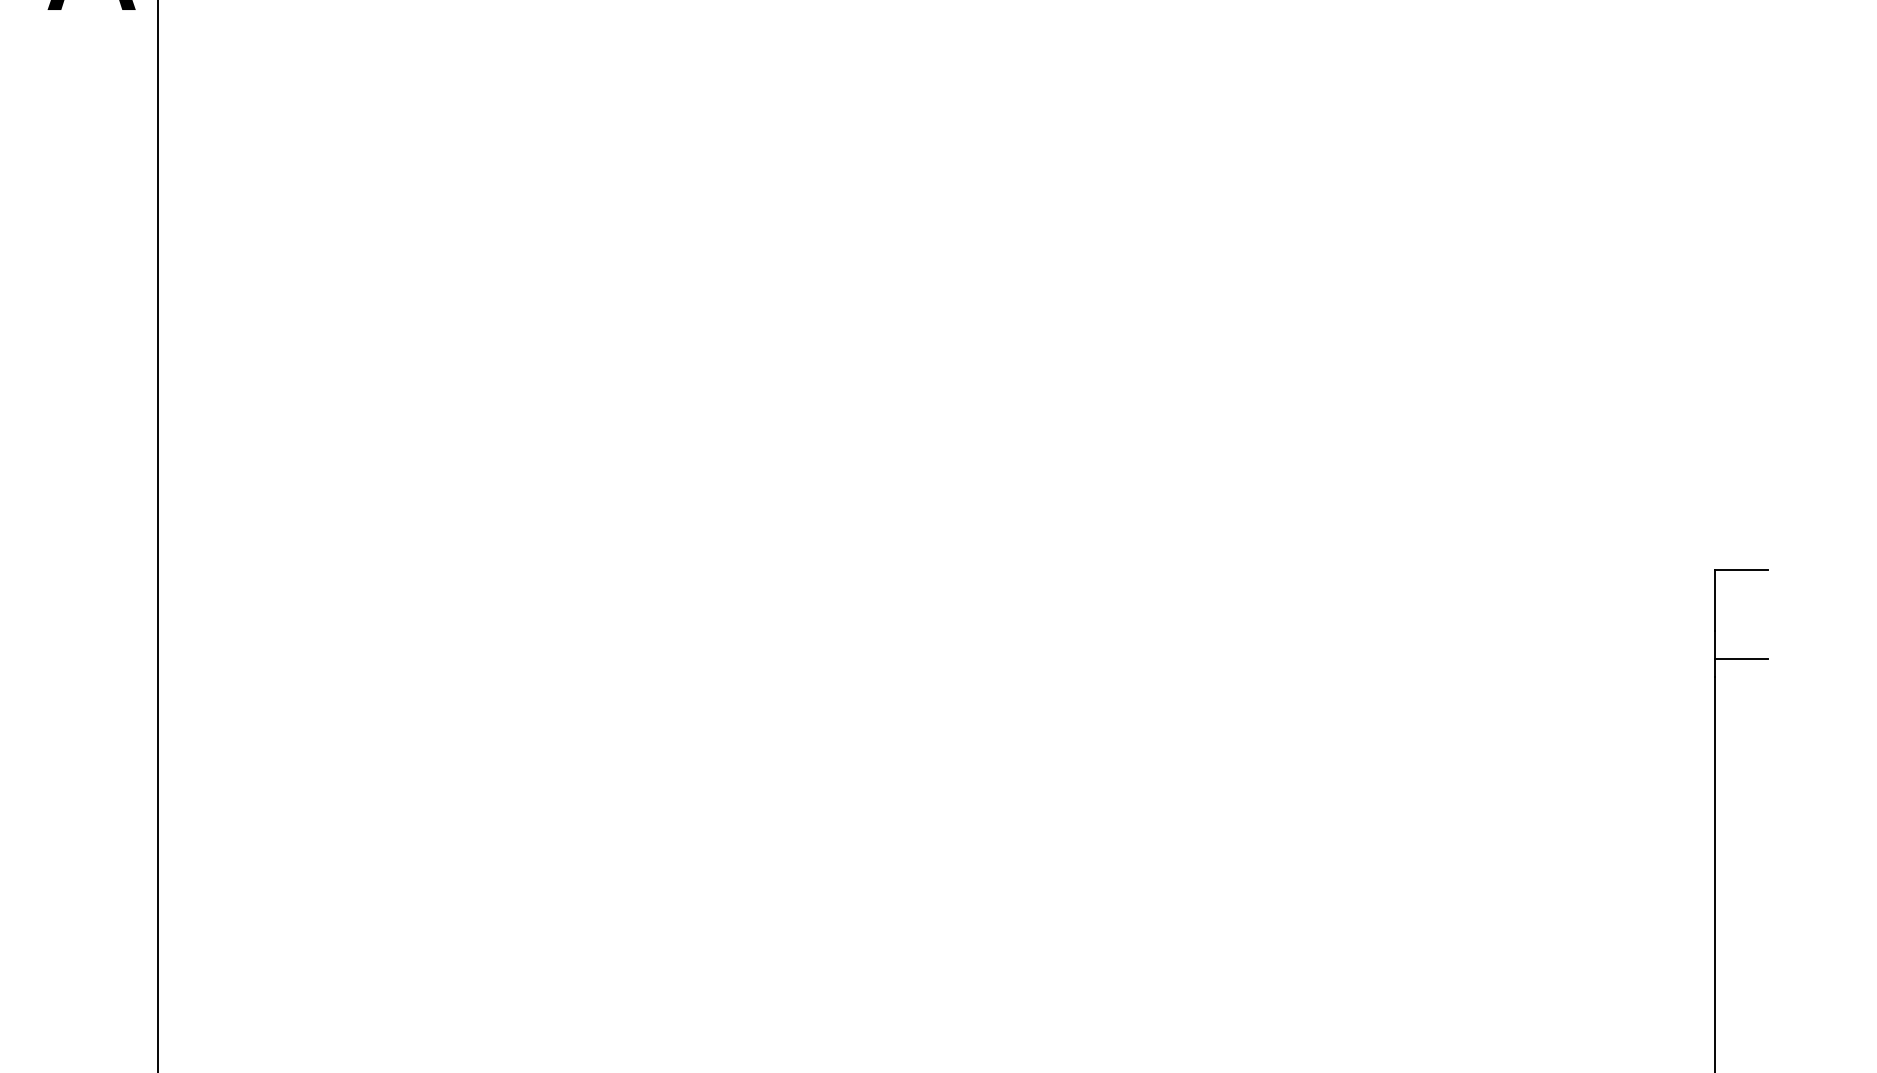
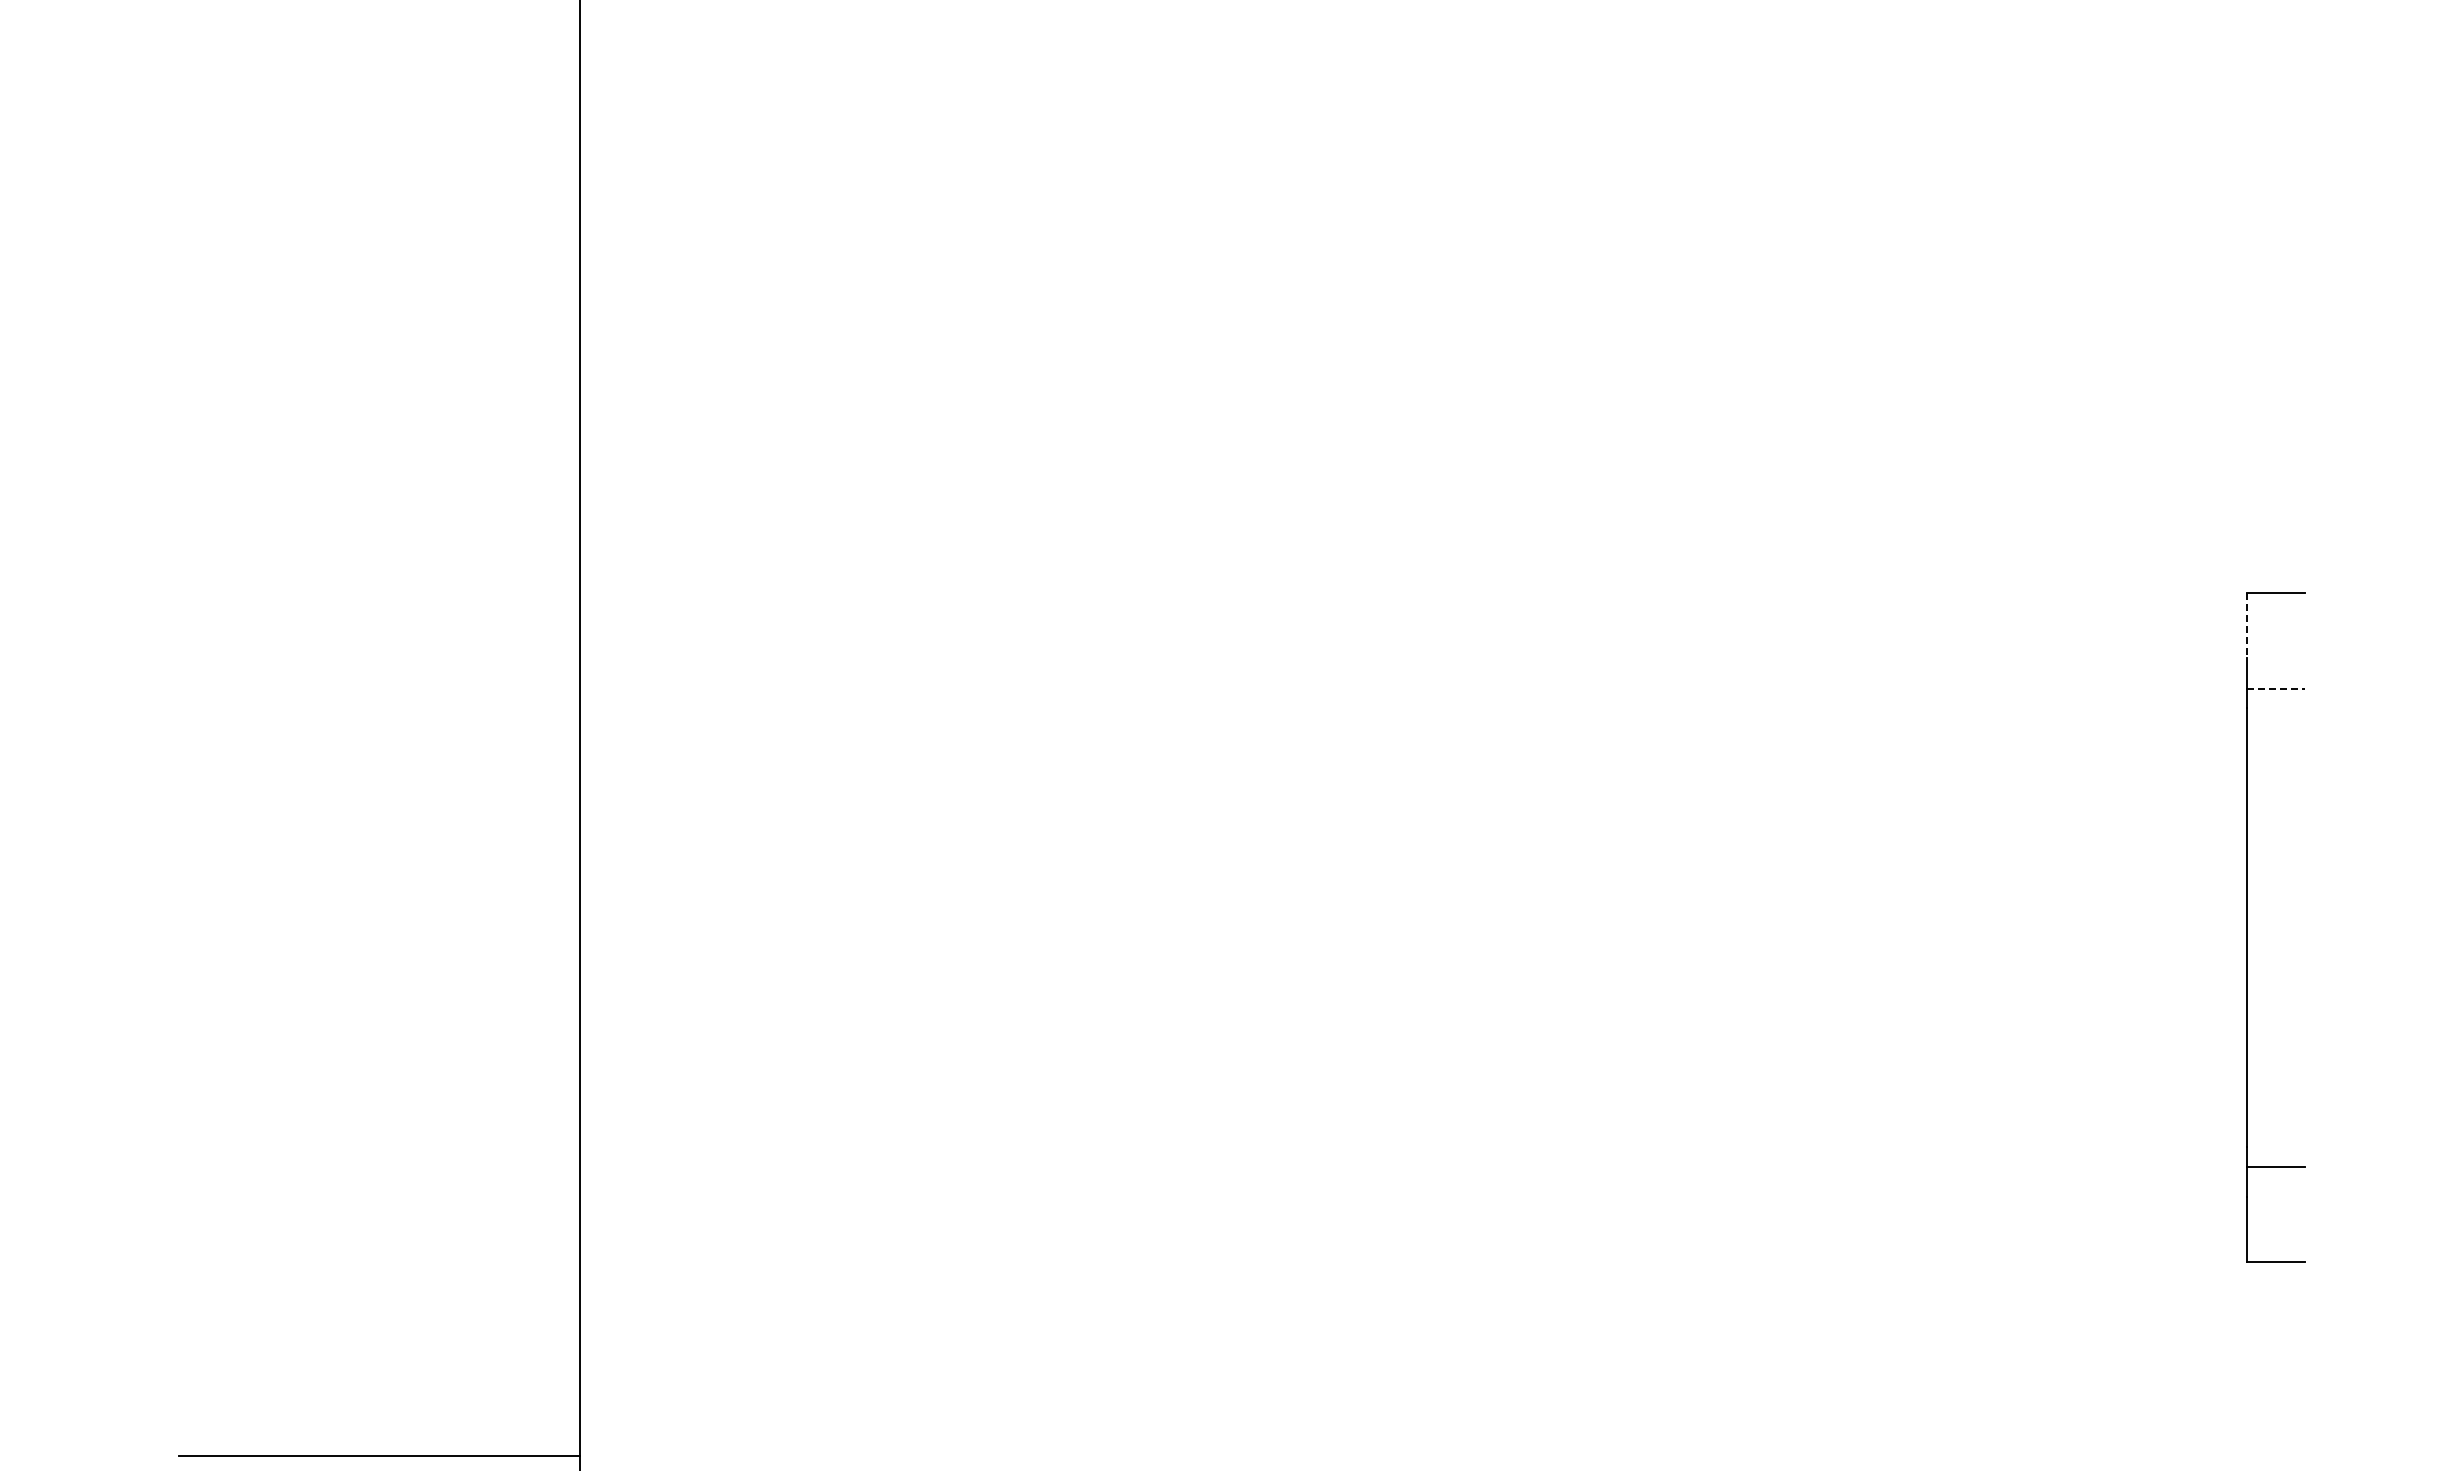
line: (1714, 601) -> (2247, 626), solid -> dashed
line: (1740, 658) -> (2275, 688), solid -> dashed

